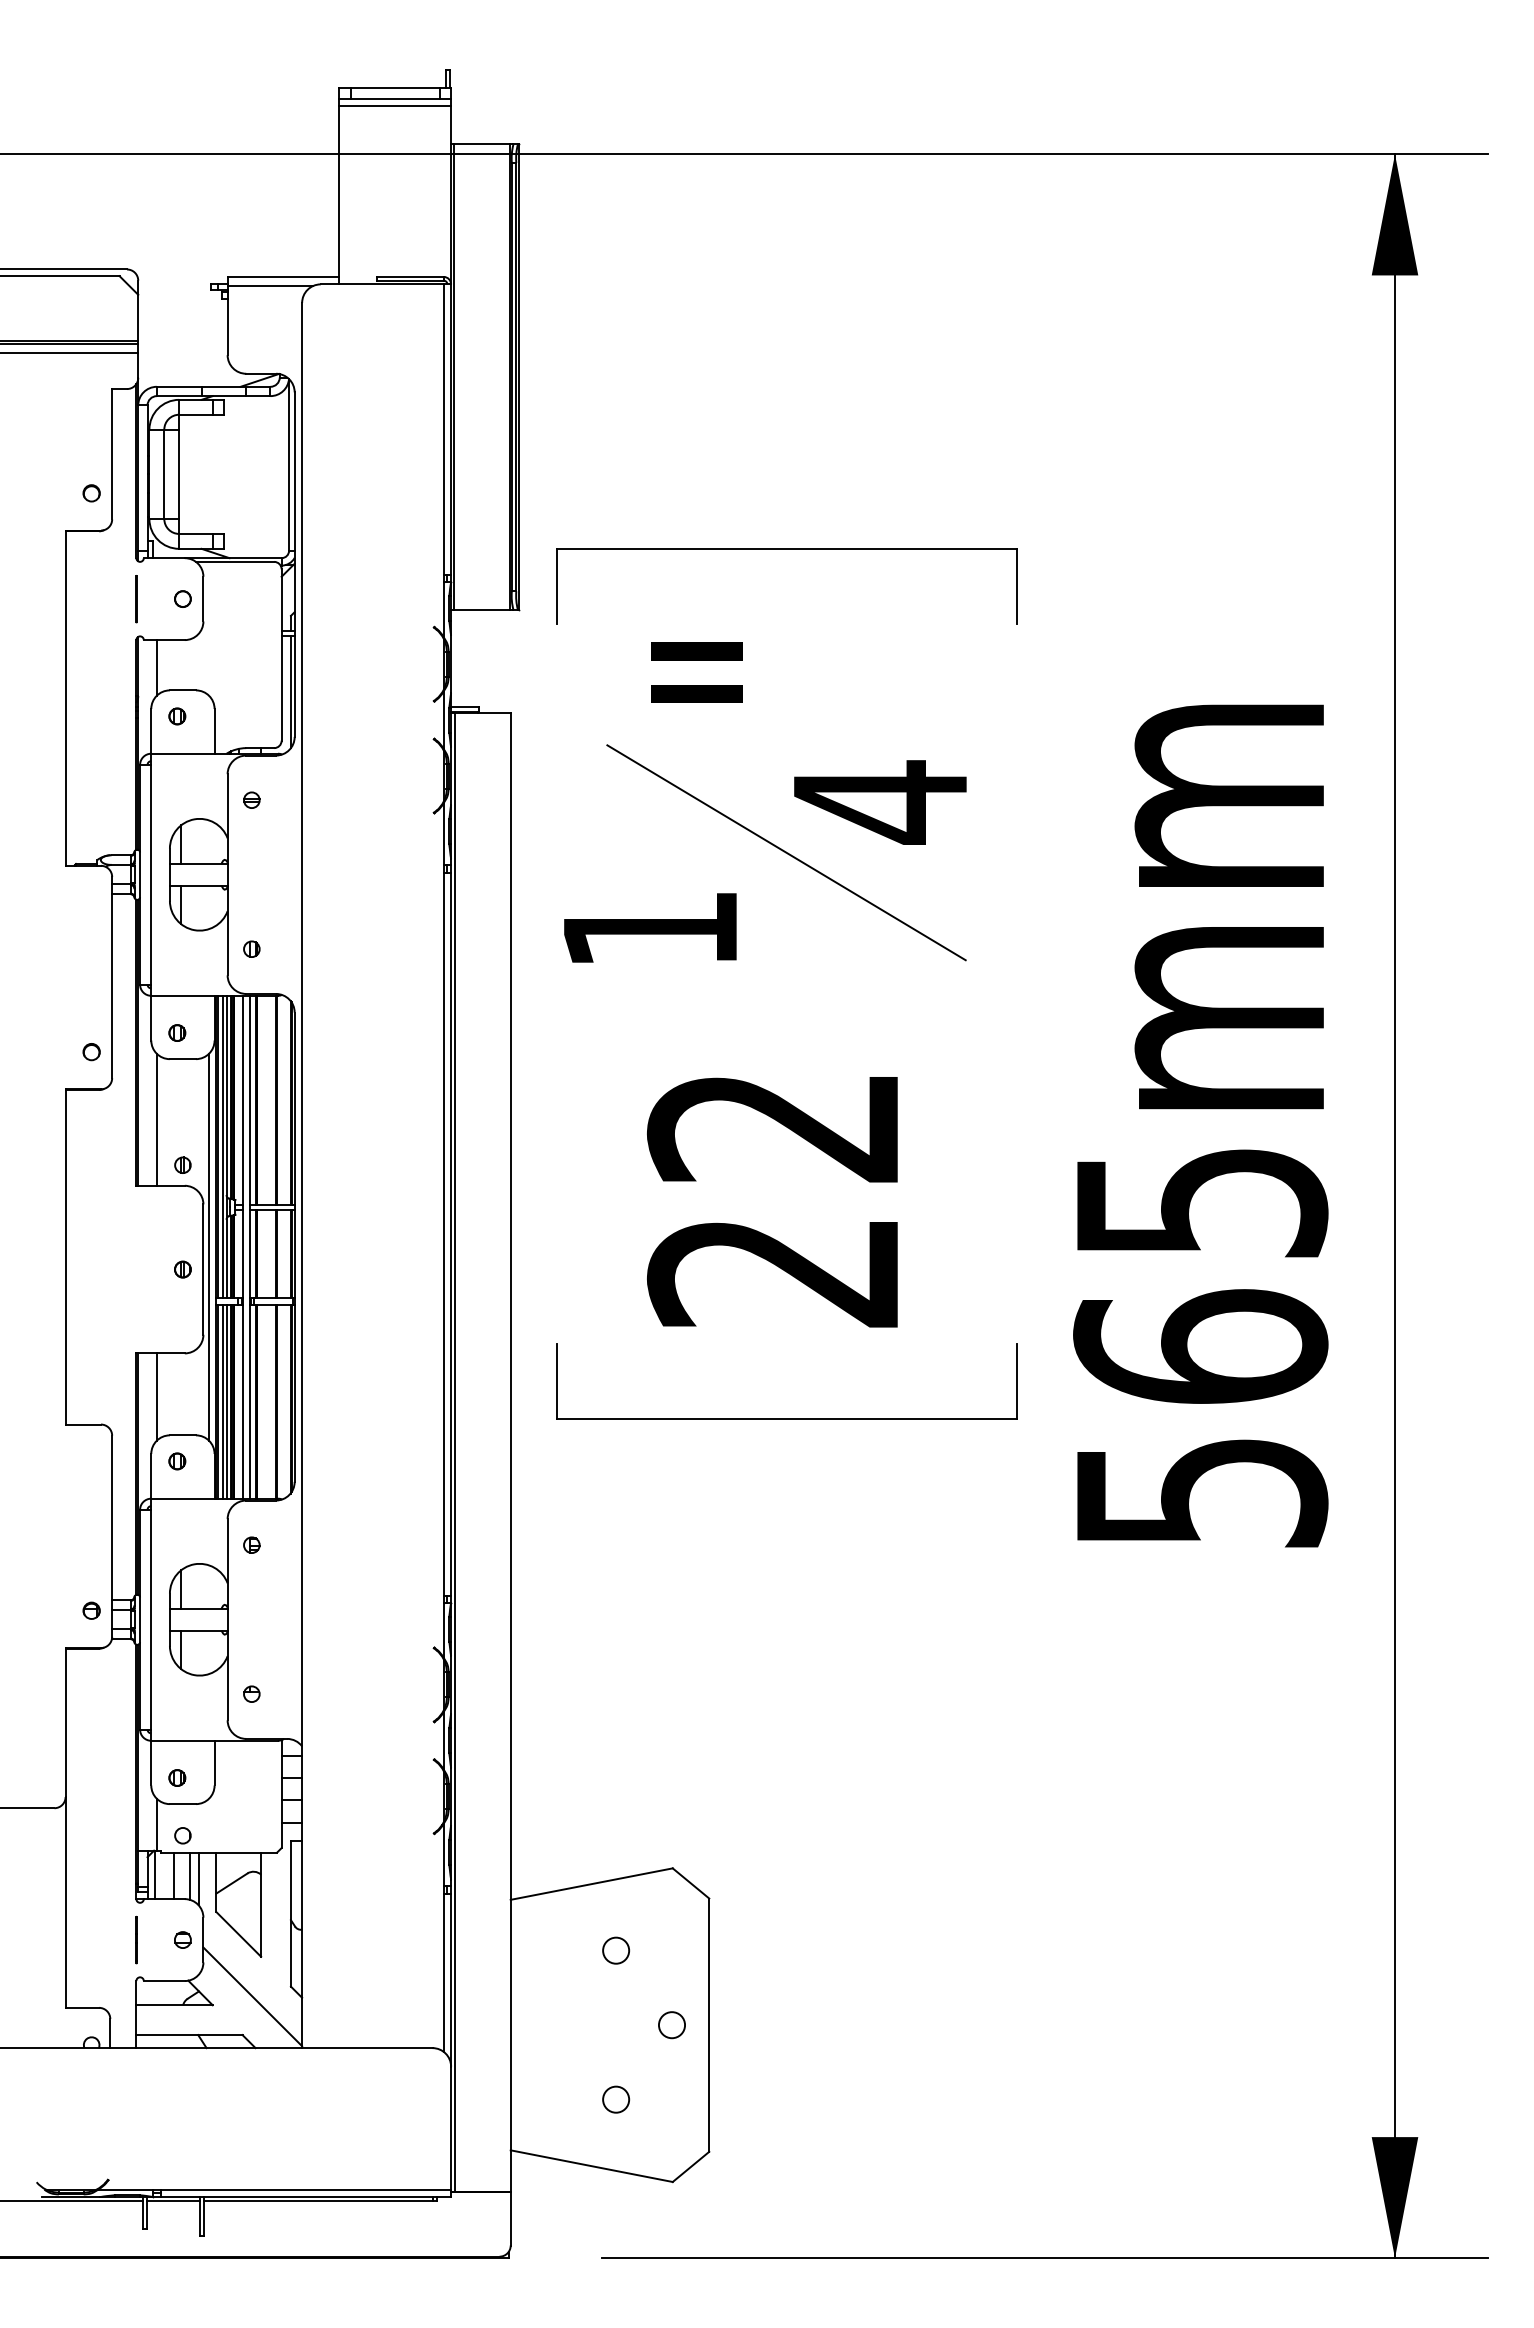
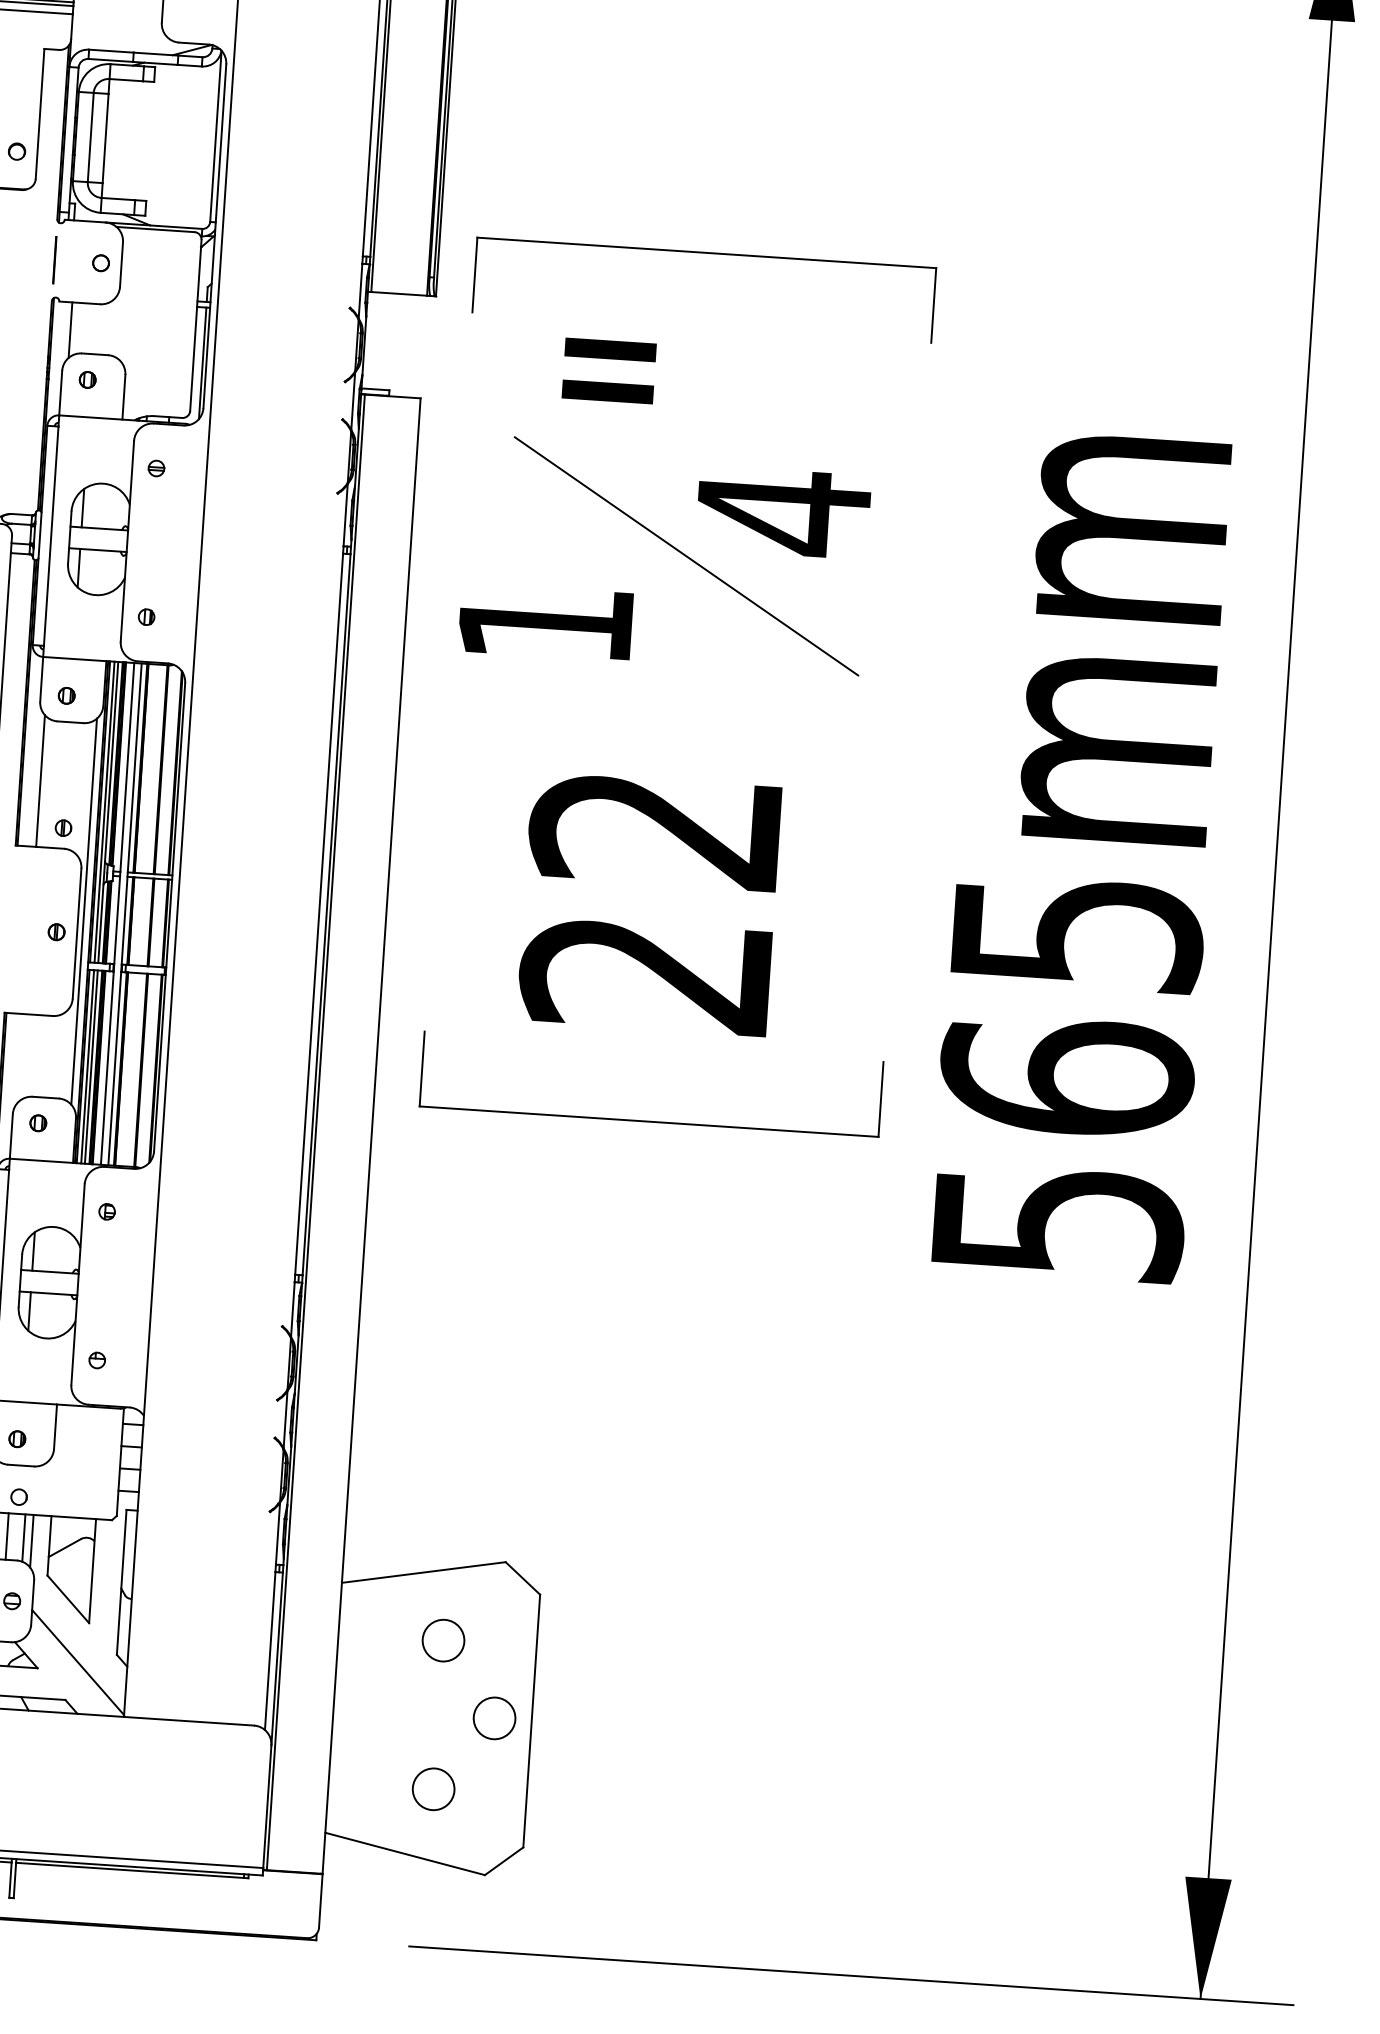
line: (156, 1396) -> (21, 1057), removed
circle: (616, 1950) -> (444, 1640), size x1.6
circle: (671, 2025) -> (494, 1718), size x1.6
circle: (616, 2099) -> (434, 1789), size x1.6

